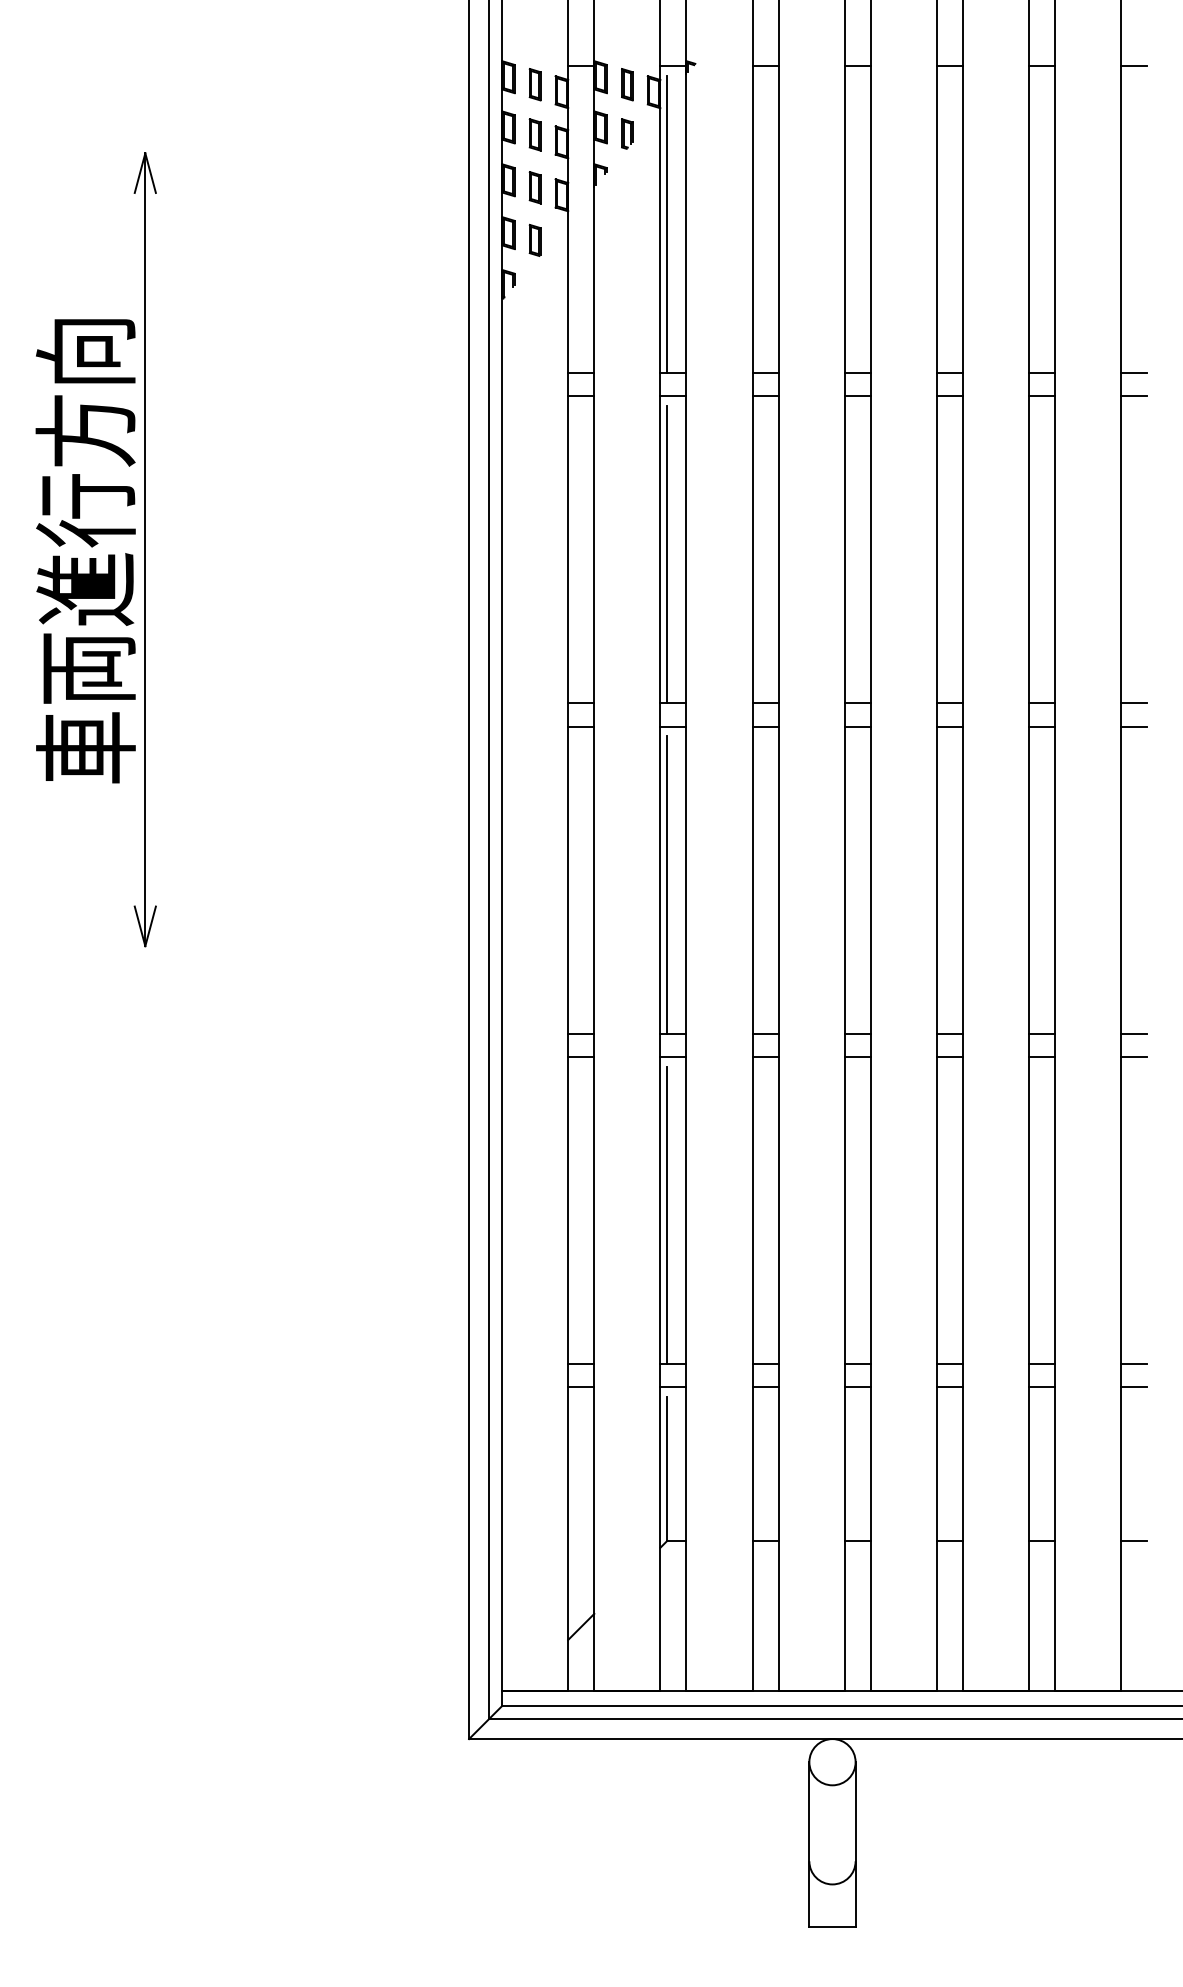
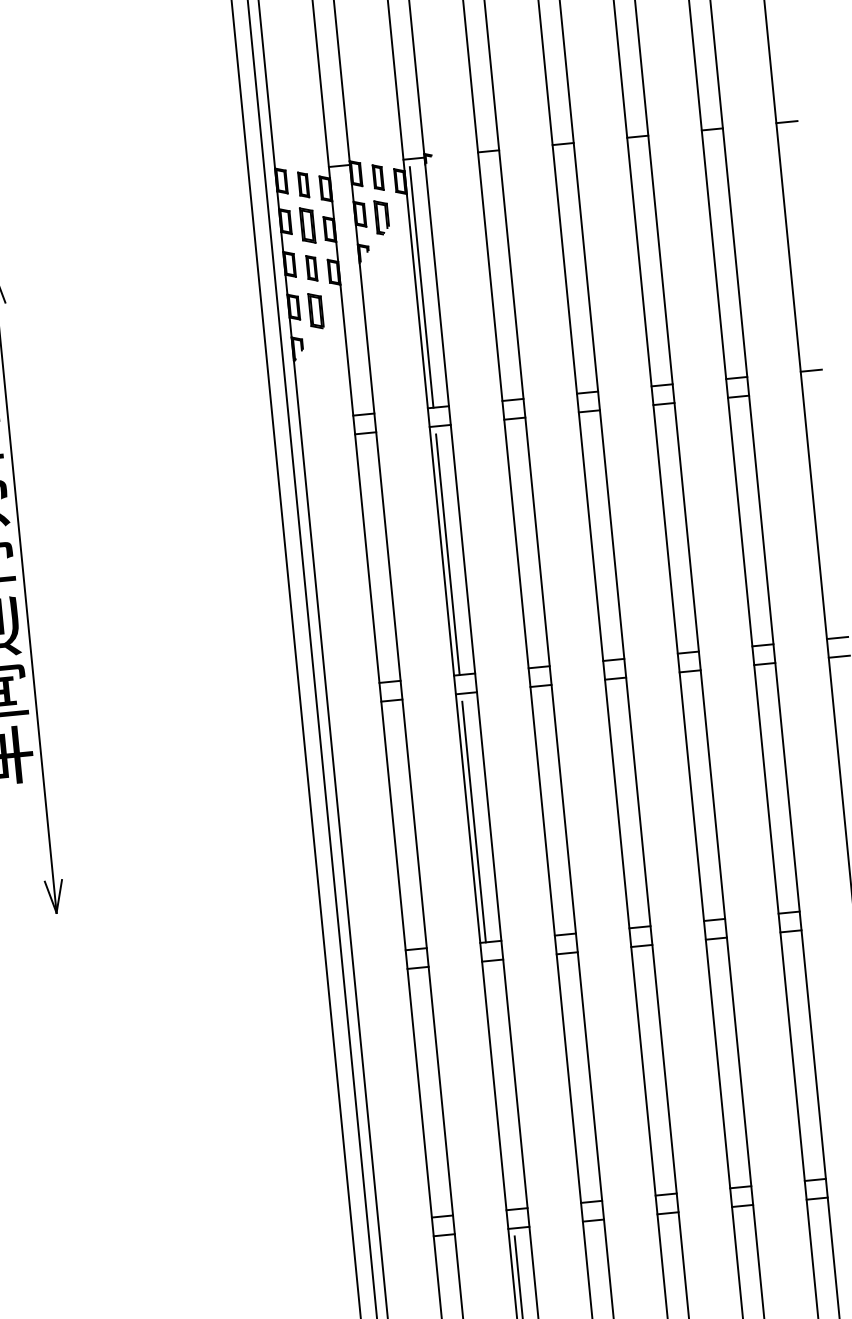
part: (627, 133) -> (382, 217), size x1.4
part: (534, 134) -> (307, 225), size x1.4
part: (534, 239) -> (315, 310), size x1.4
line: (1134, 396) -> (813, 389), removed
line: (667, 1215) -> (500, 1089), removed

